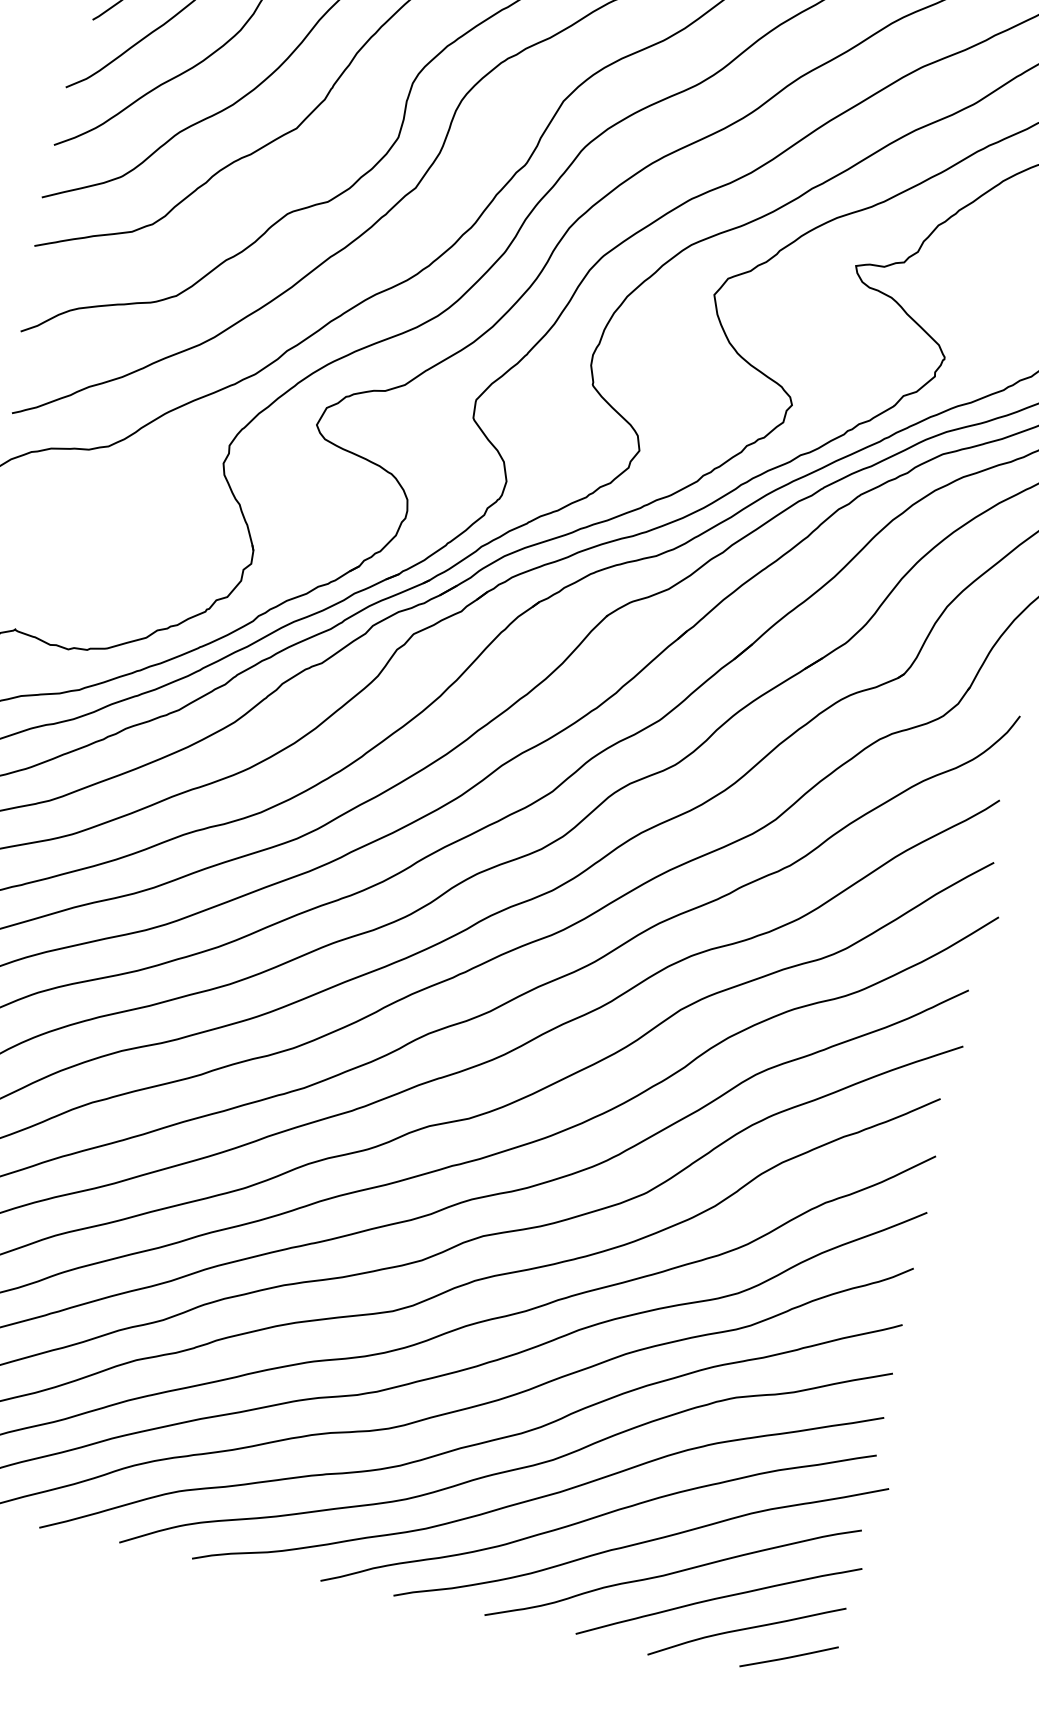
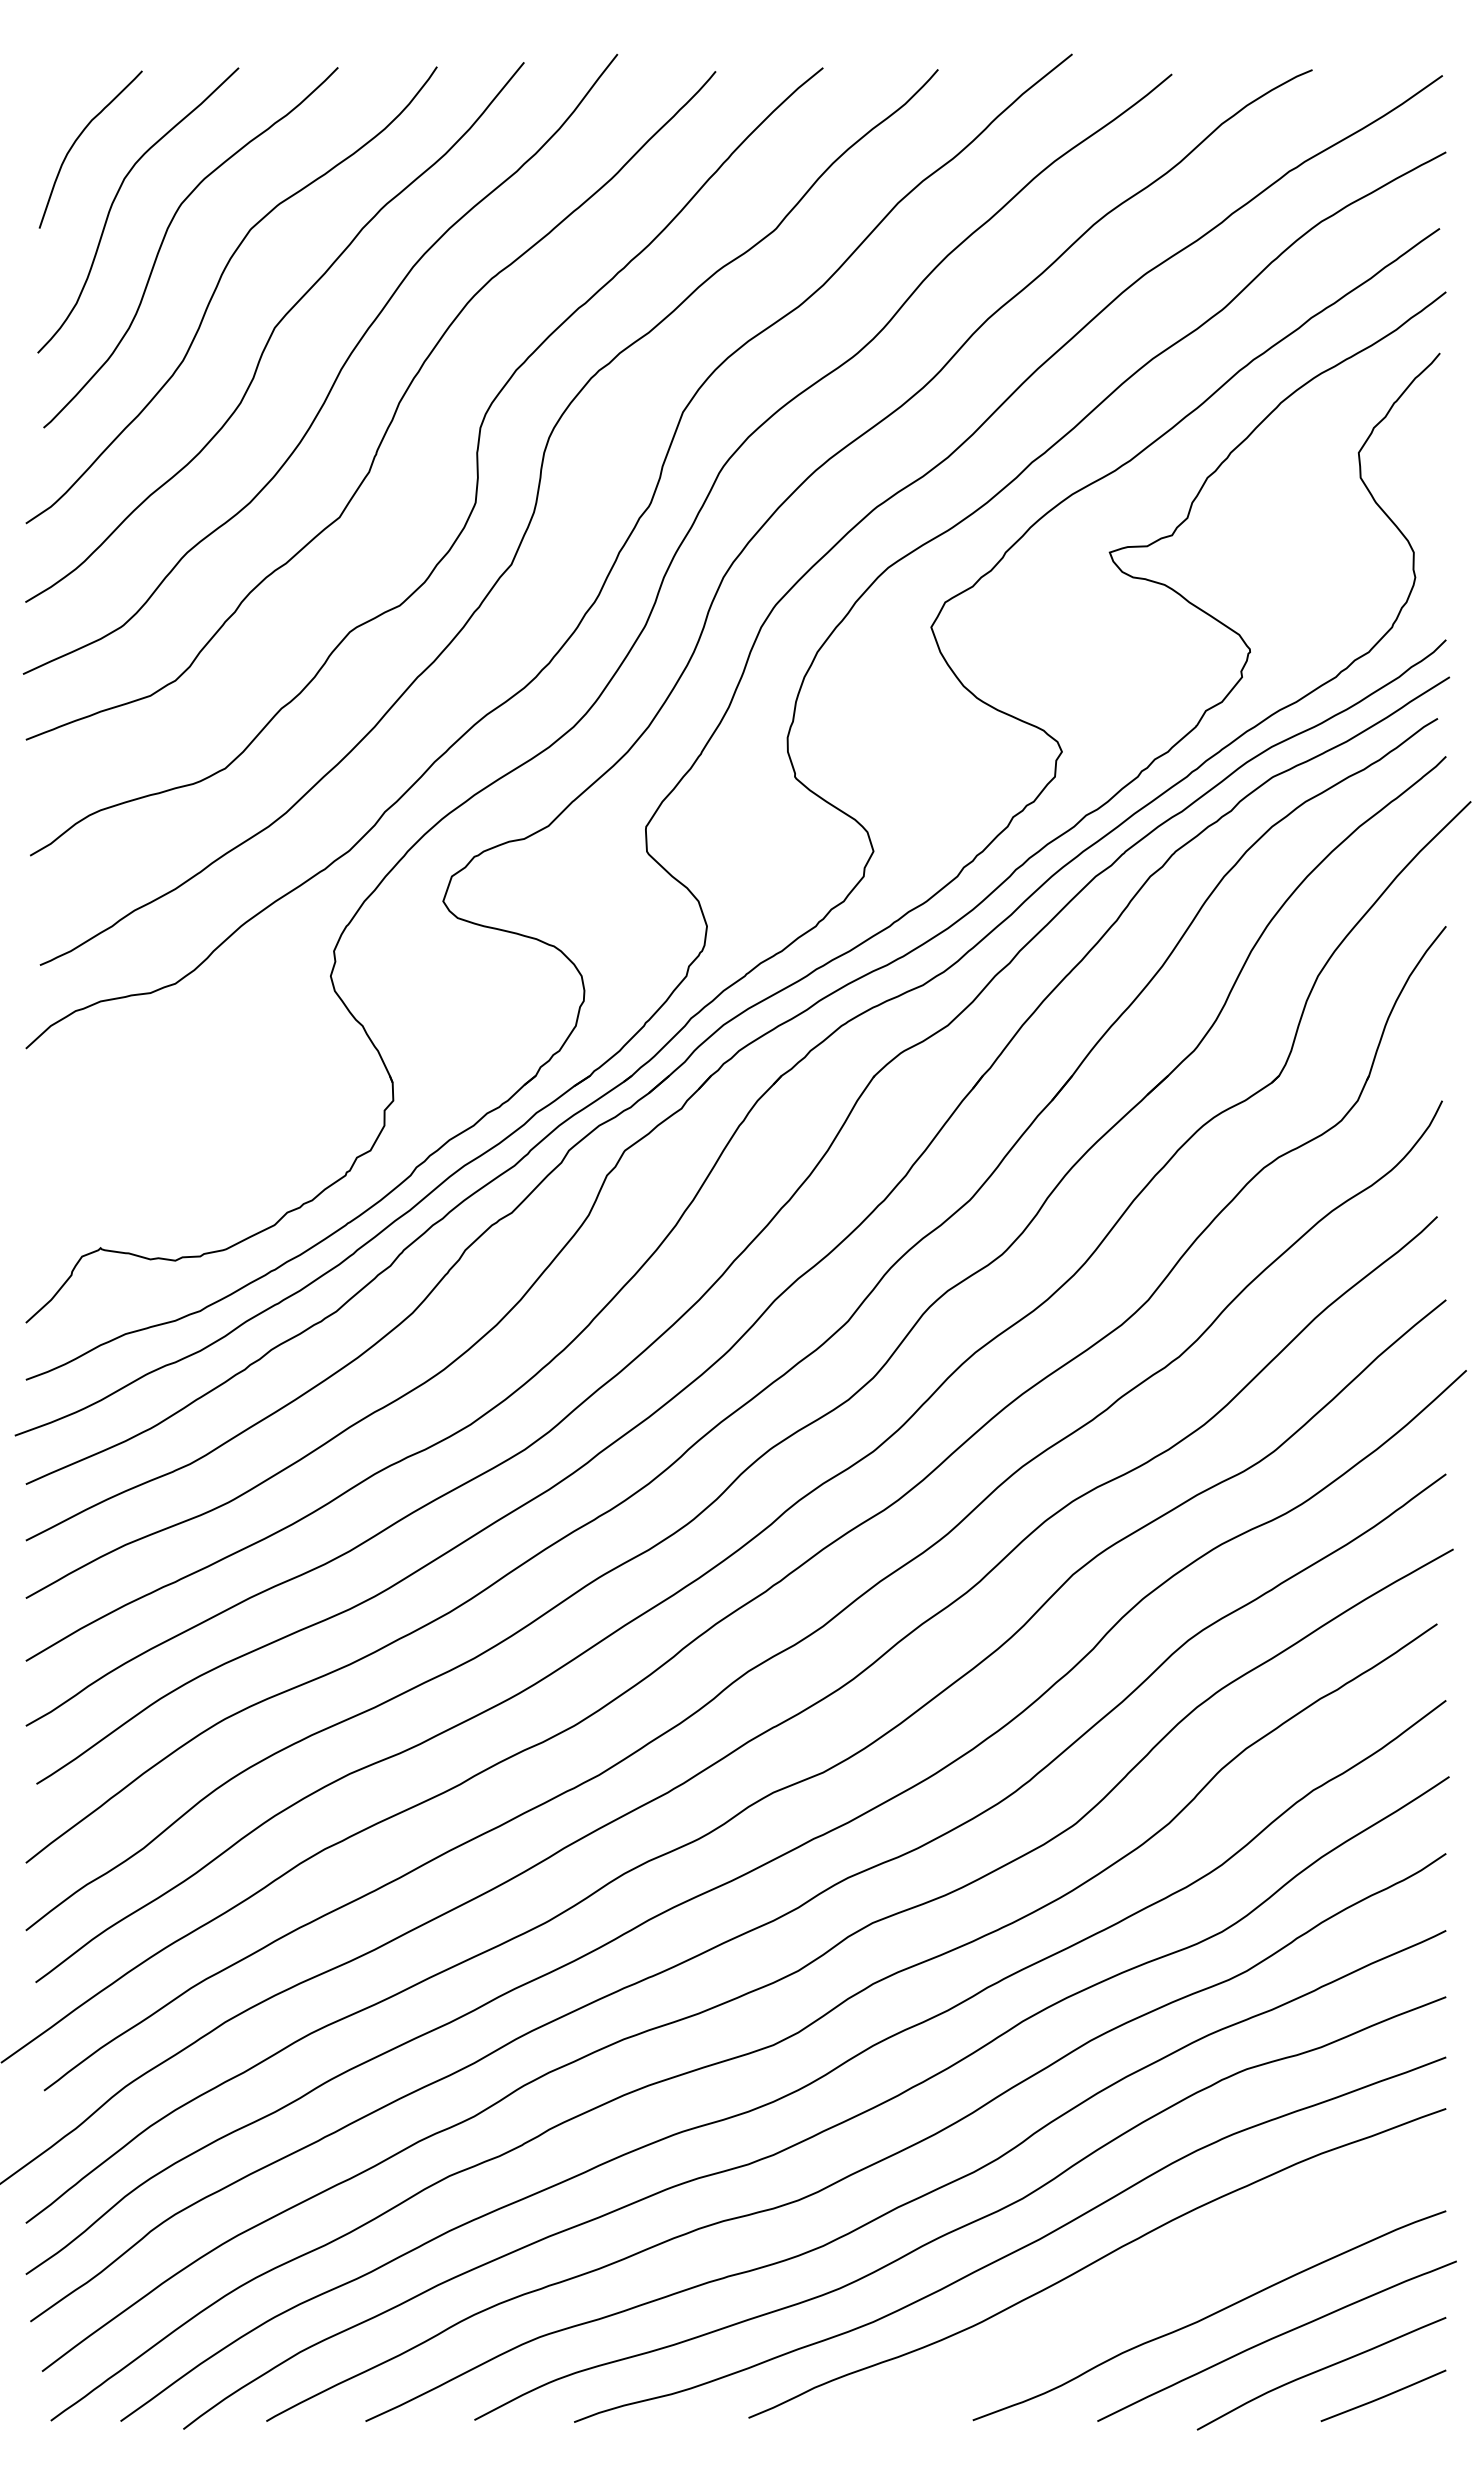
curve: (641, 1542) -> (1160, 2283), removed

